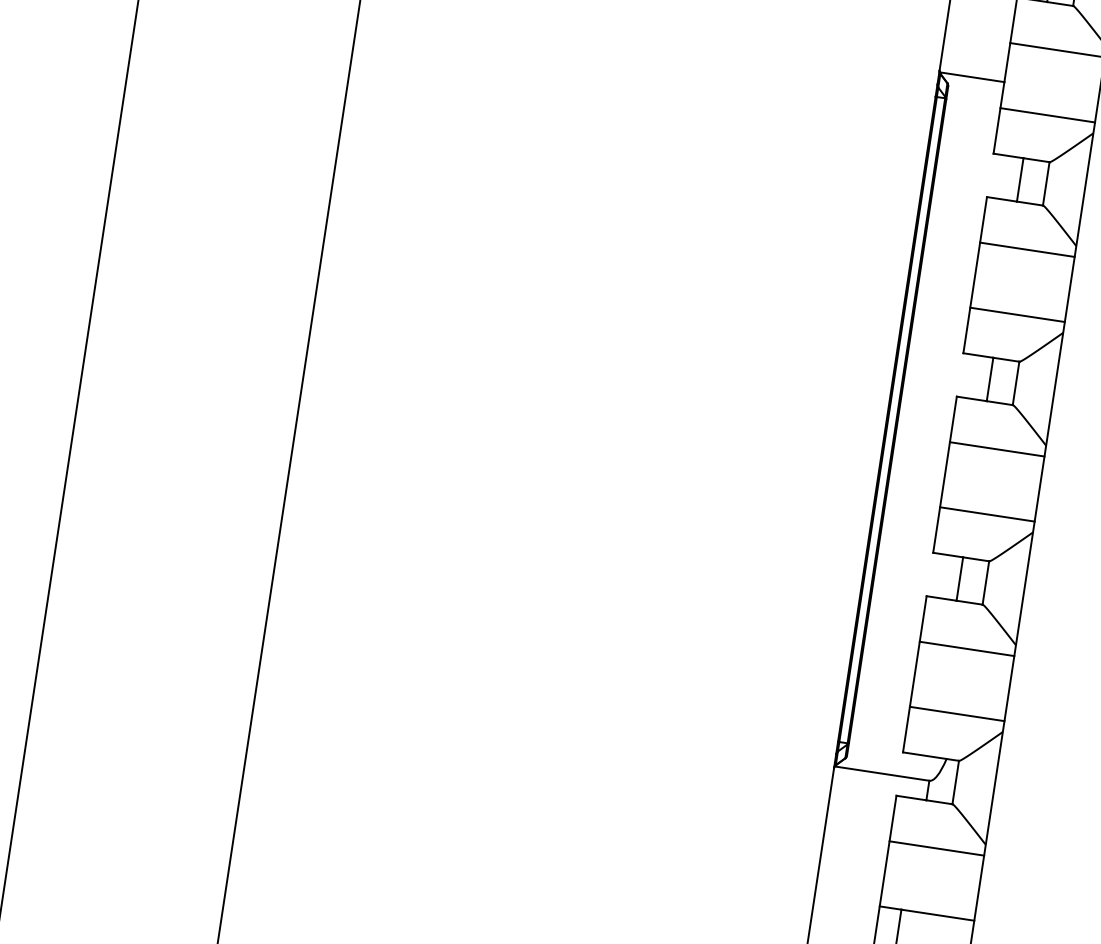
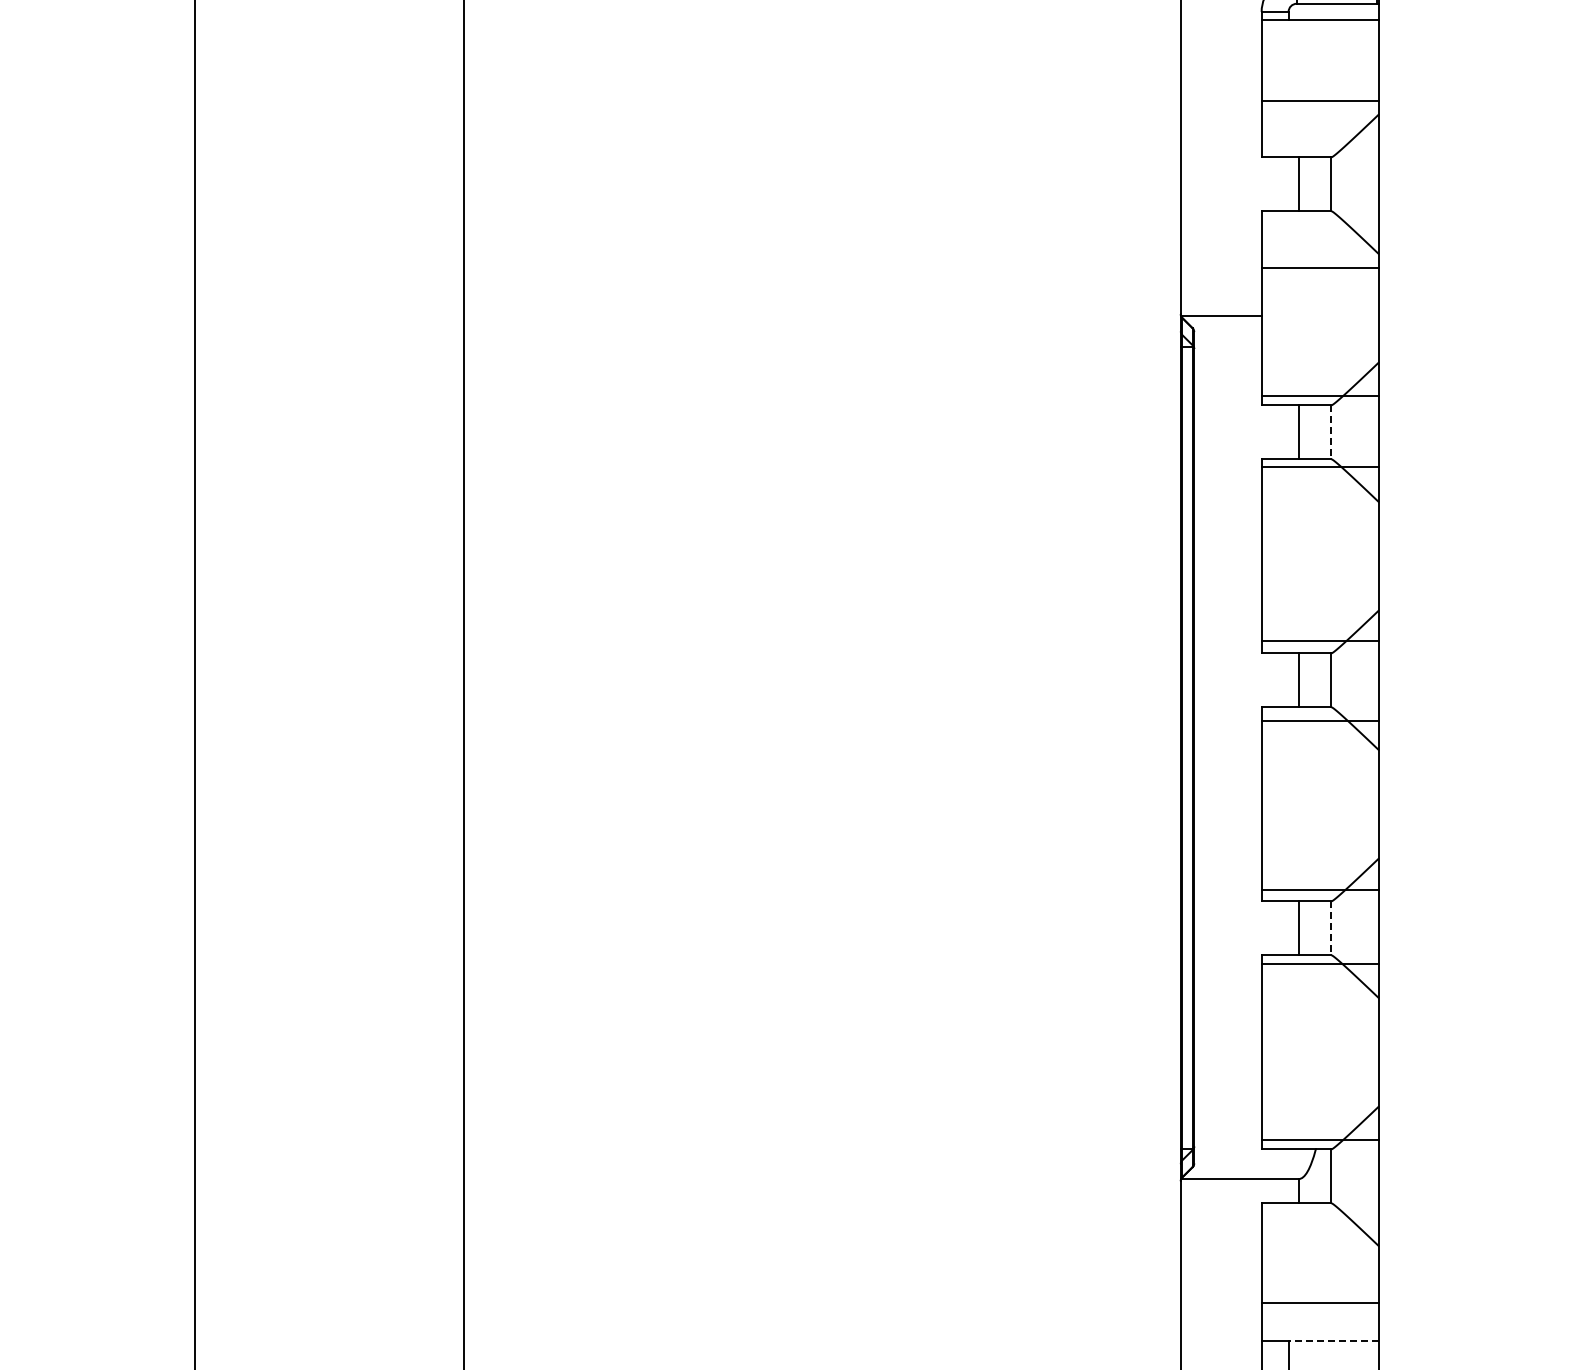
line: (1047, 115) -> (1320, 395), moved
line: (1046, 184) -> (1331, 432), solid -> dashed
line: (1027, 249) -> (1320, 466), moved
line: (1017, 314) -> (1320, 640), moved
line: (997, 449) -> (1320, 720), moved
line: (987, 514) -> (1320, 889), moved
line: (986, 583) -> (1331, 928), solid -> dashed
line: (967, 648) -> (1320, 963), moved
line: (957, 713) -> (1320, 1139), moved
line: (936, 848) -> (1320, 1302), moved
line: (937, 914) -> (1333, 1340), solid -> dashed

